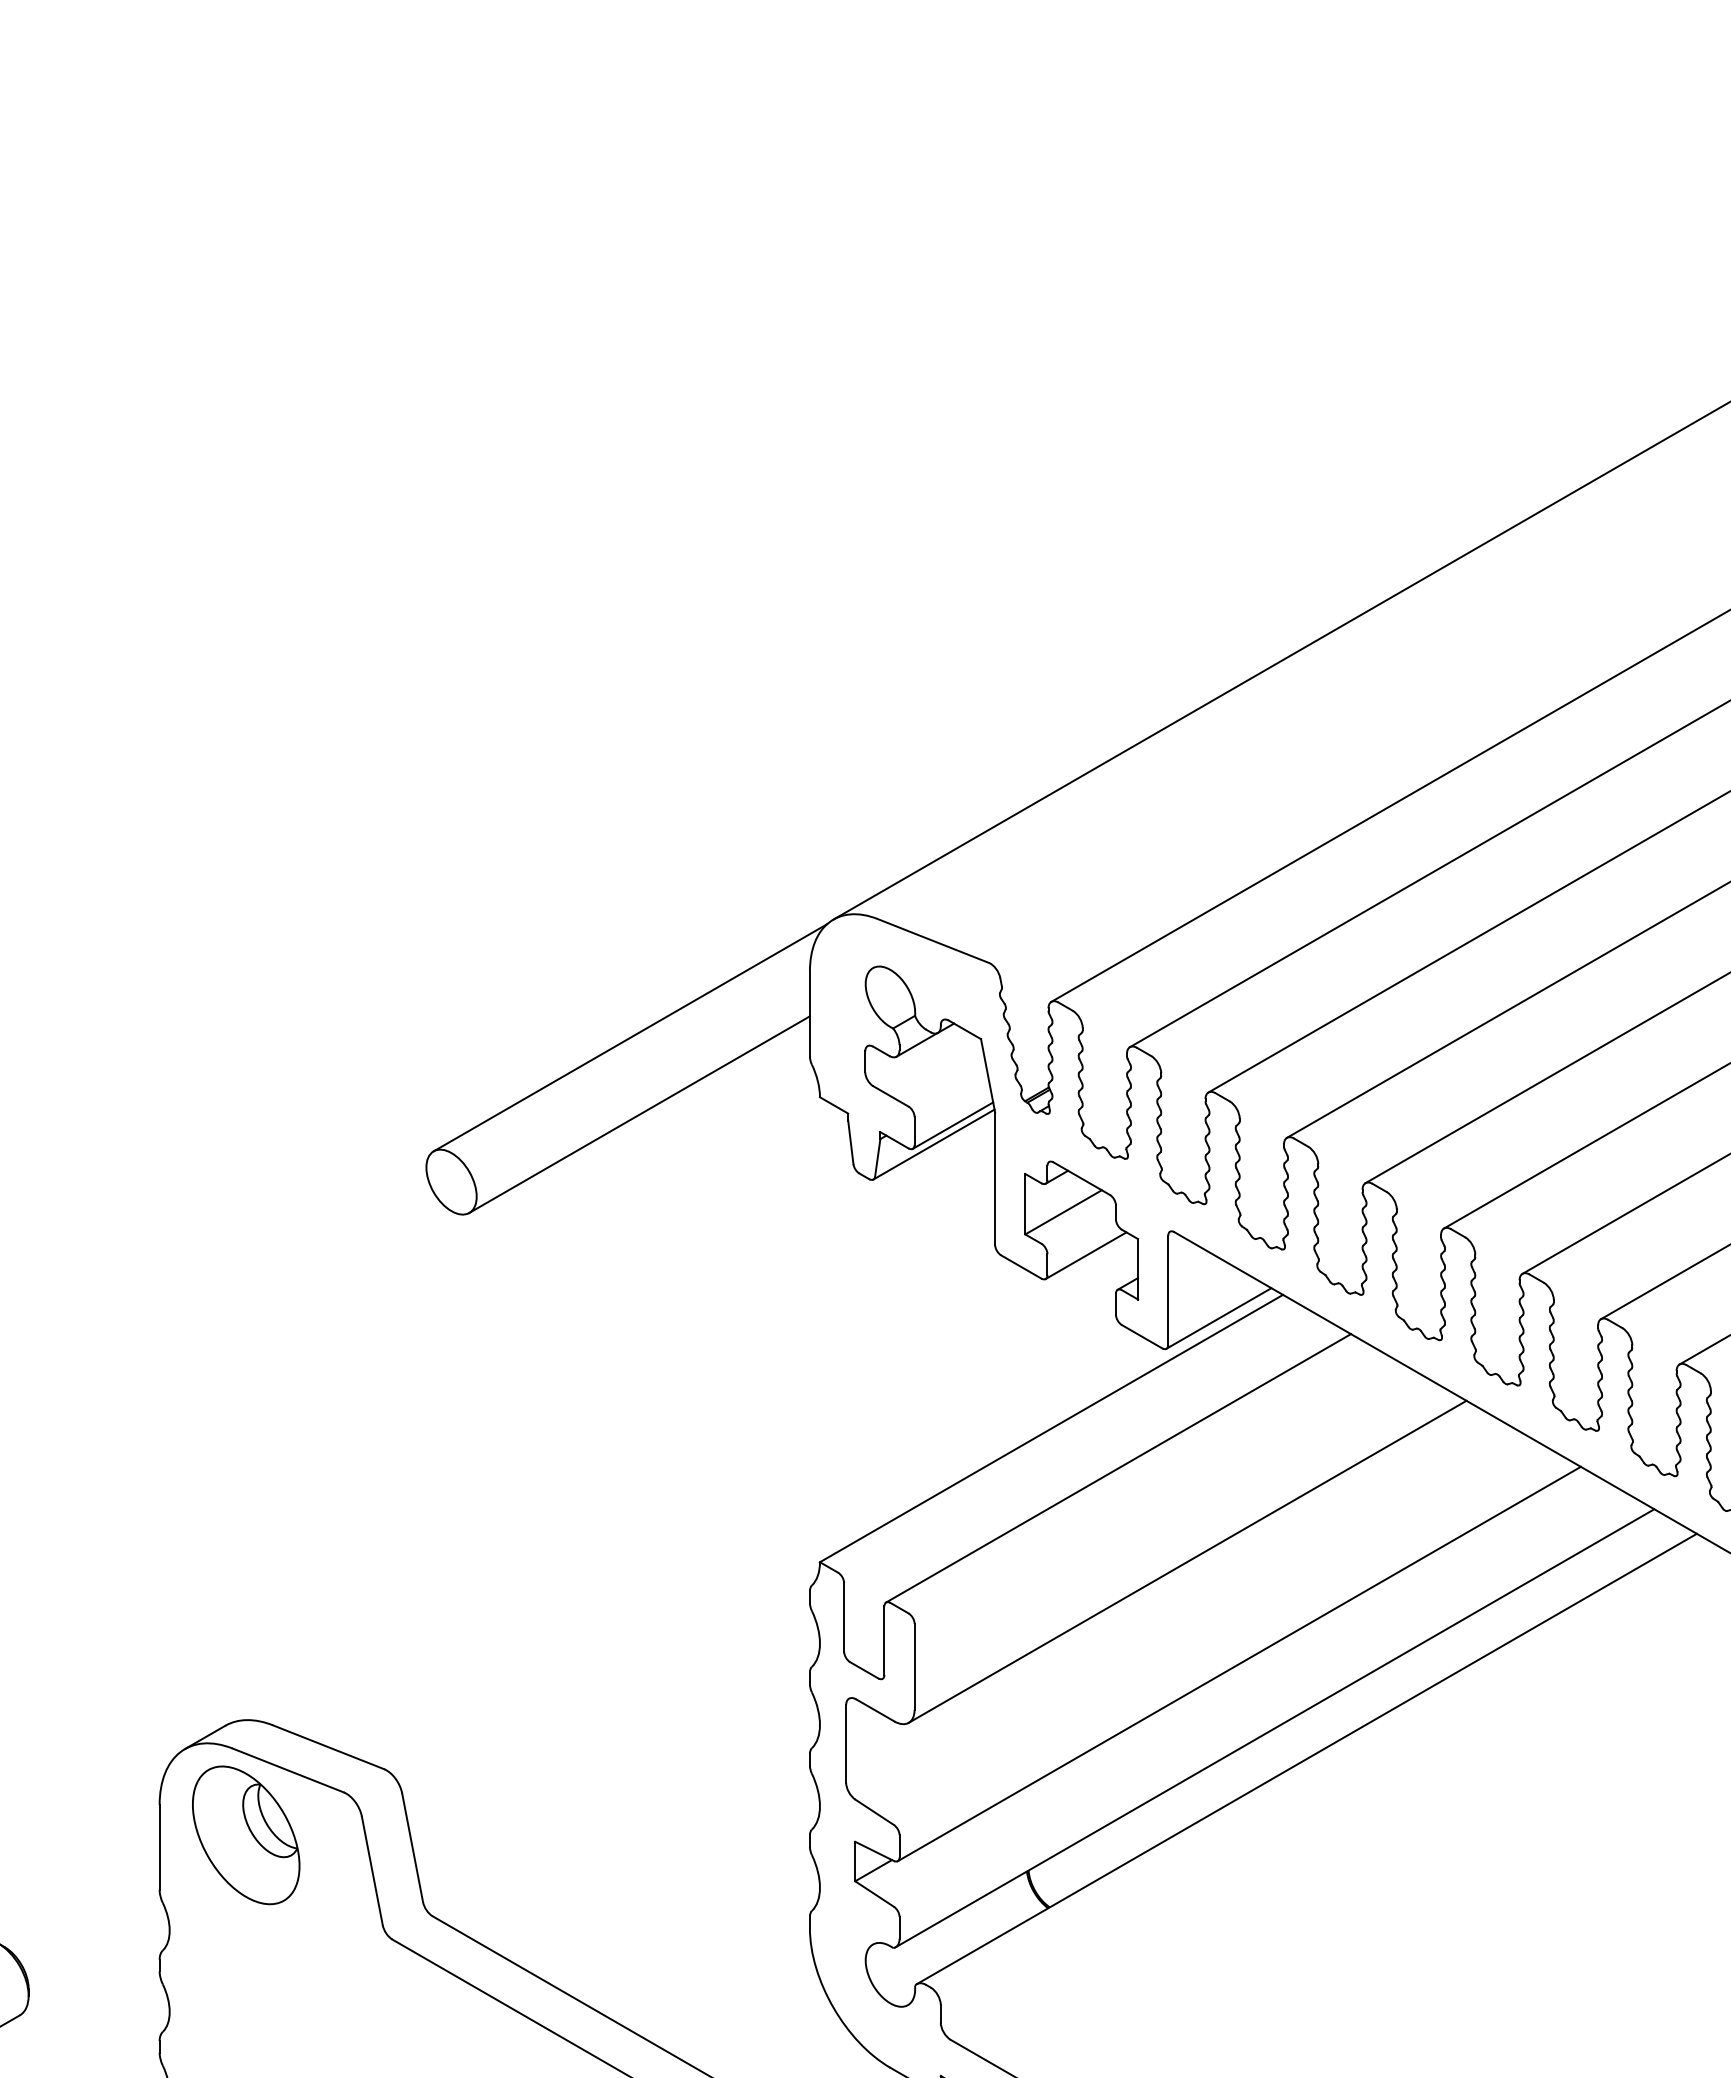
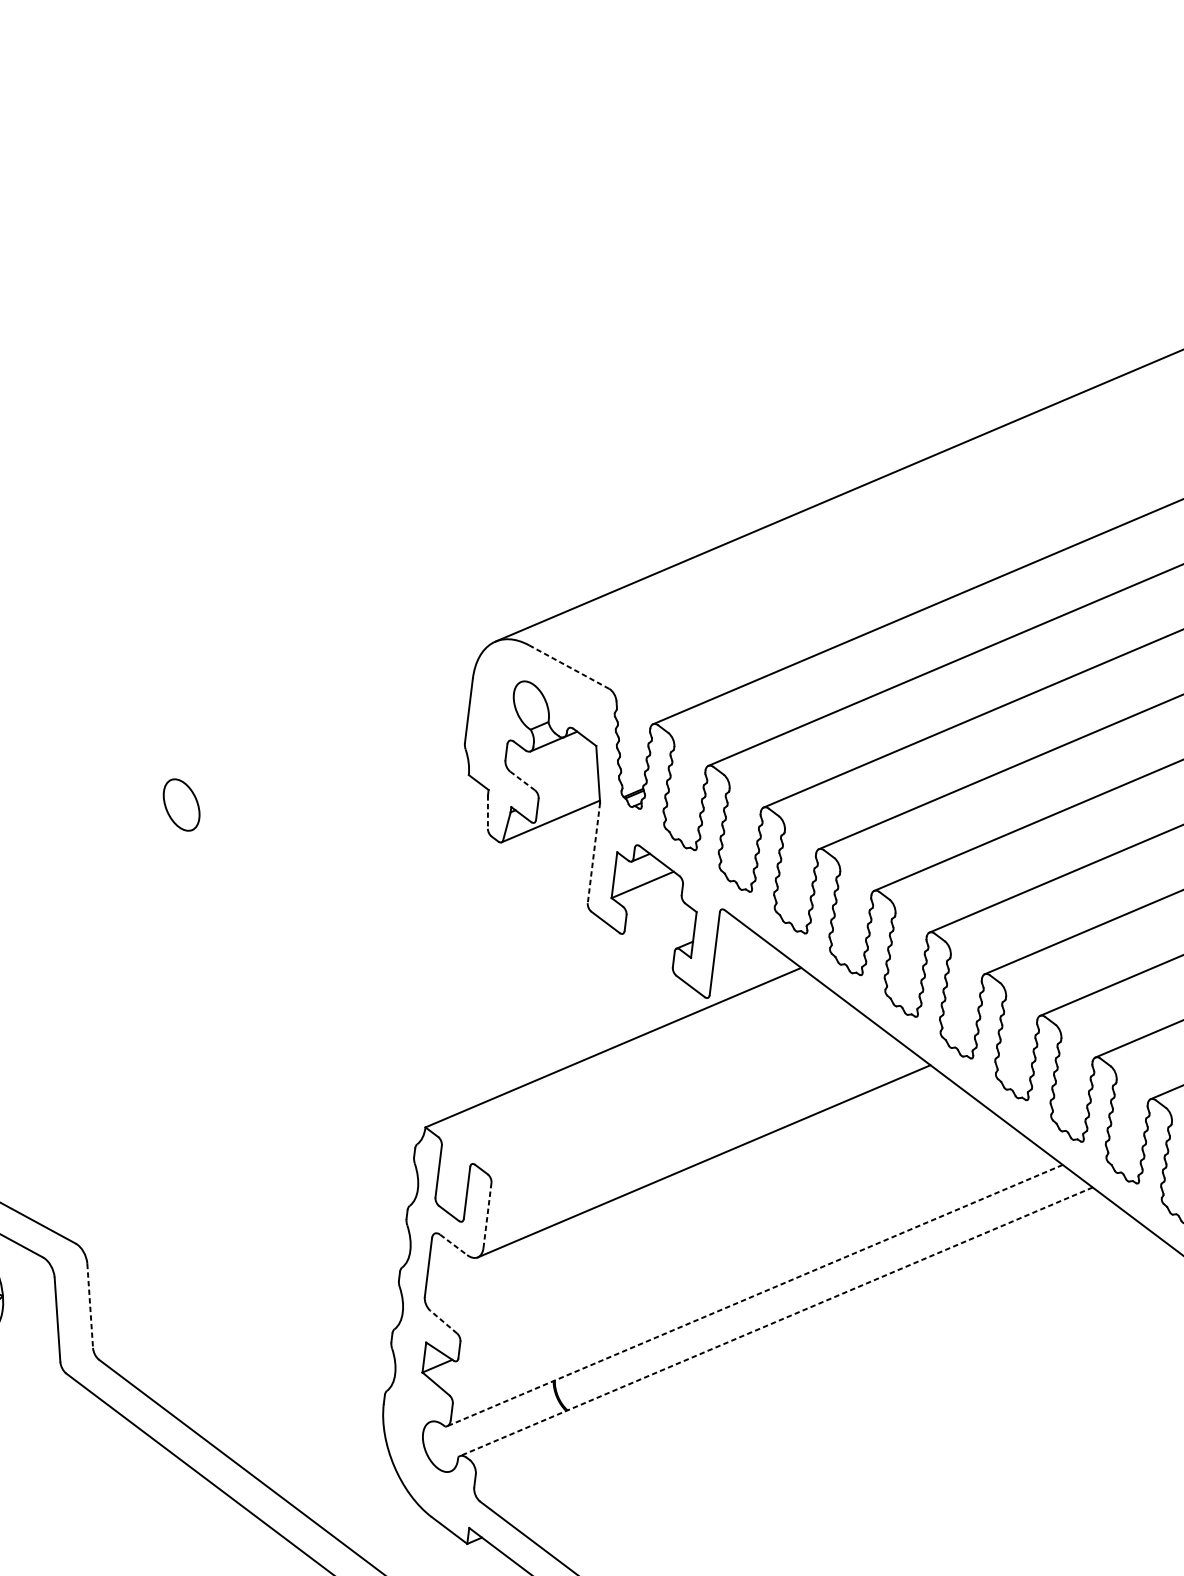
line: (933, 941) -> (569, 667), solid -> dashed
line: (630, 1037) -> (330, 712), removed
line: (890, 1096) -> (522, 781), solid -> dashed
line: (639, 1114) -> (330, 771), removed
line: (952, 1125) -> (566, 808), removed
line: (850, 1142) -> (487, 812), solid -> dashed
line: (995, 1179) -> (594, 853), solid -> dashed
line: (1085, 1255) -> (655, 919), removed
line: (1218, 1318) -> (750, 979), removed
line: (1118, 1468) -> (660, 1084), removed
line: (1238, 1663) -> (733, 1243), removed
line: (914, 1666) -> (487, 1215), solid -> dashed
line: (875, 1710) -> (453, 1244), solid -> dashed
line: (1275, 1728) -> (755, 1295), solid -> dashed
line: (1306, 1759) -> (775, 1322), solid -> dashed
line: (874, 1812) -> (443, 1322), solid -> dashed
line: (412, 1848) -> (90, 1306), solid -> dashed

